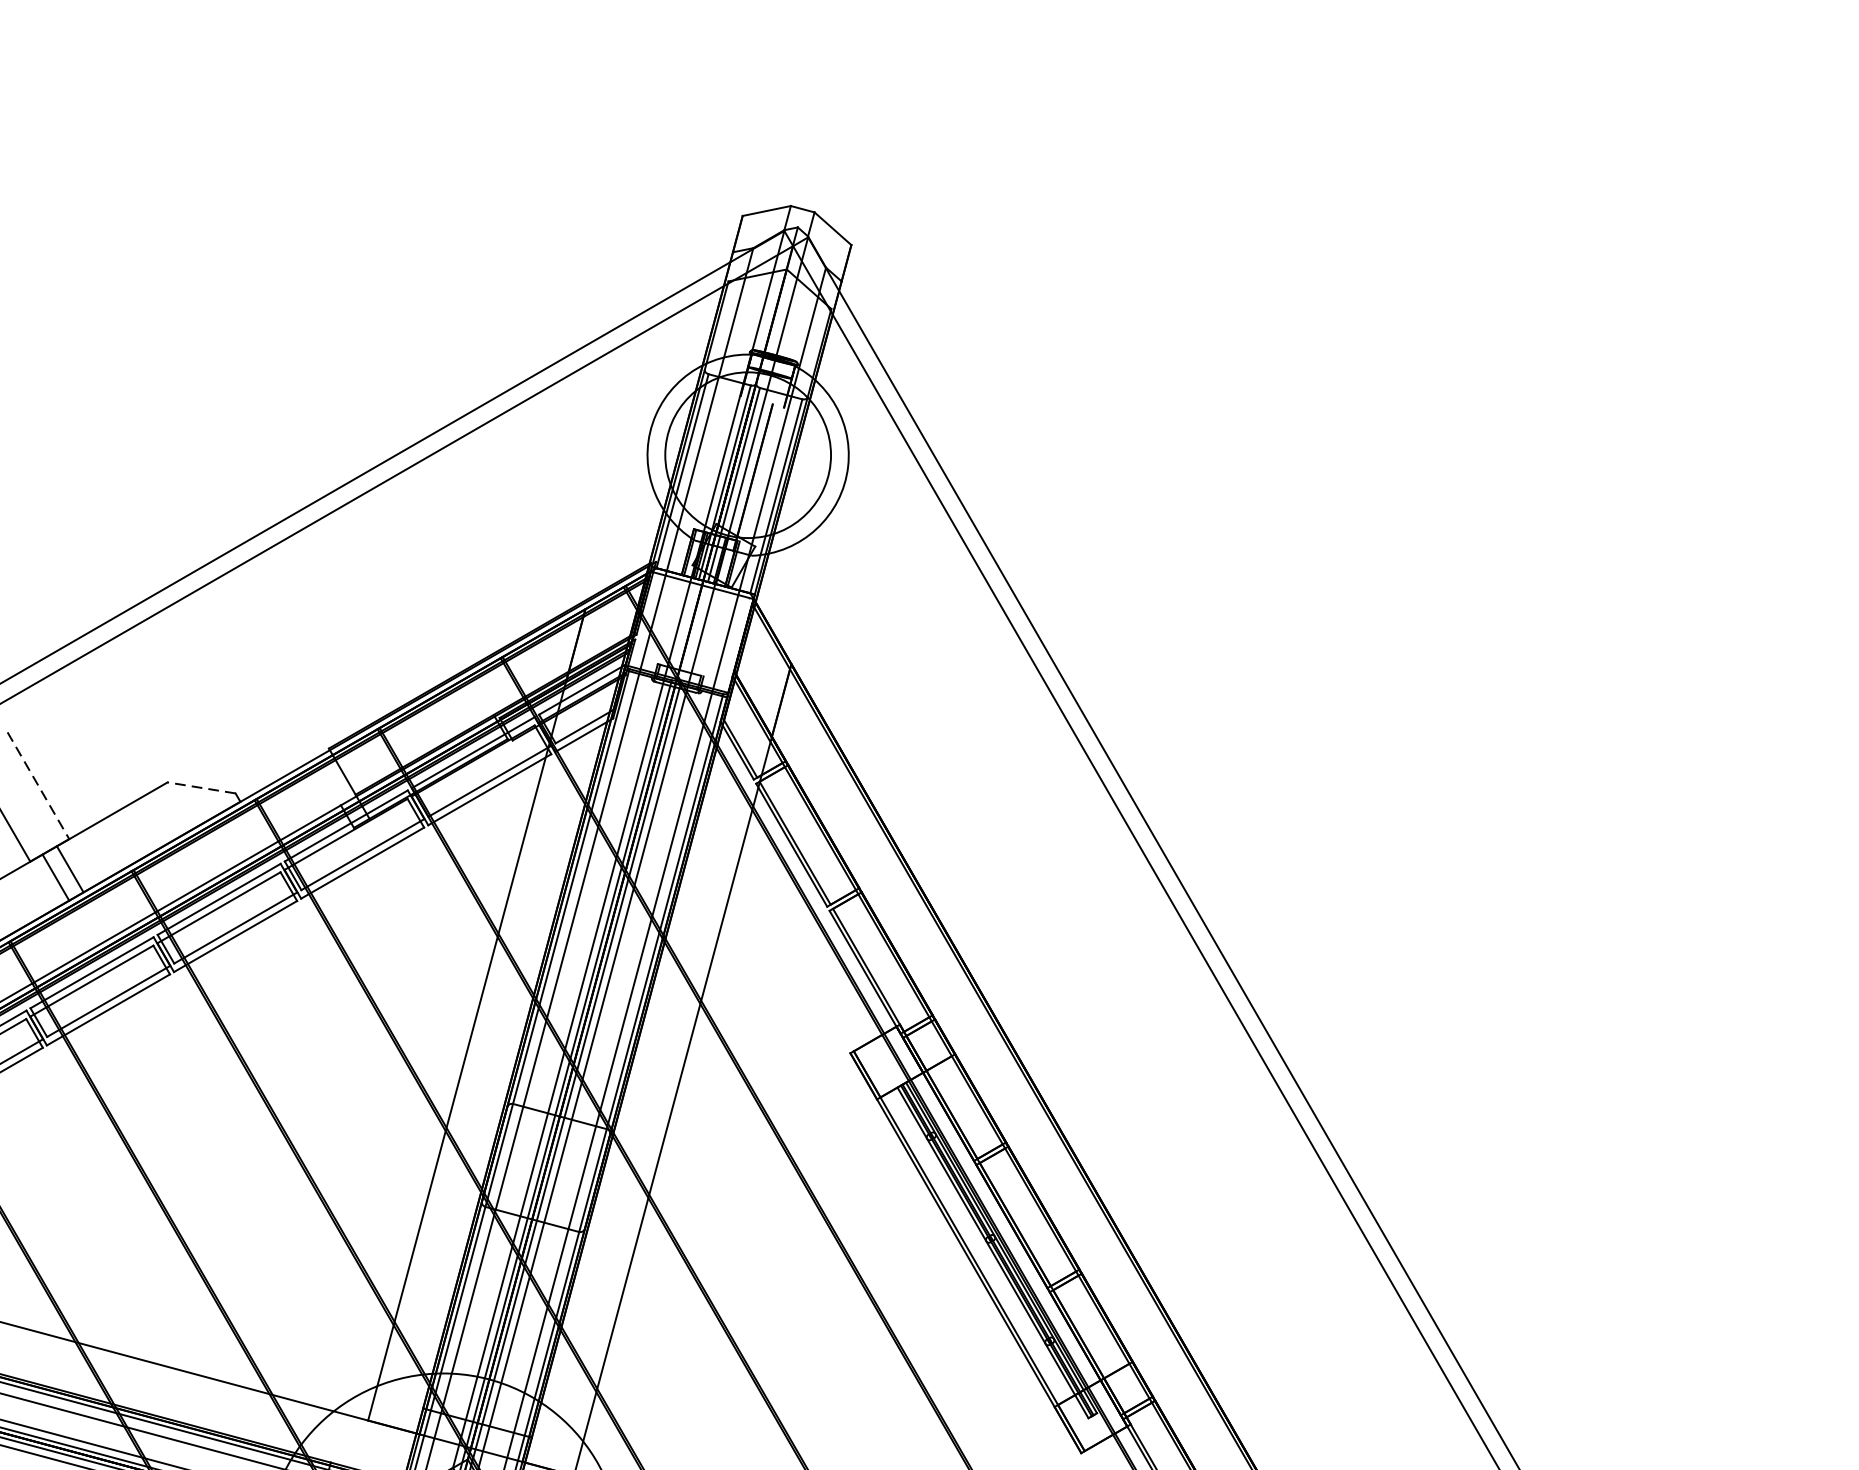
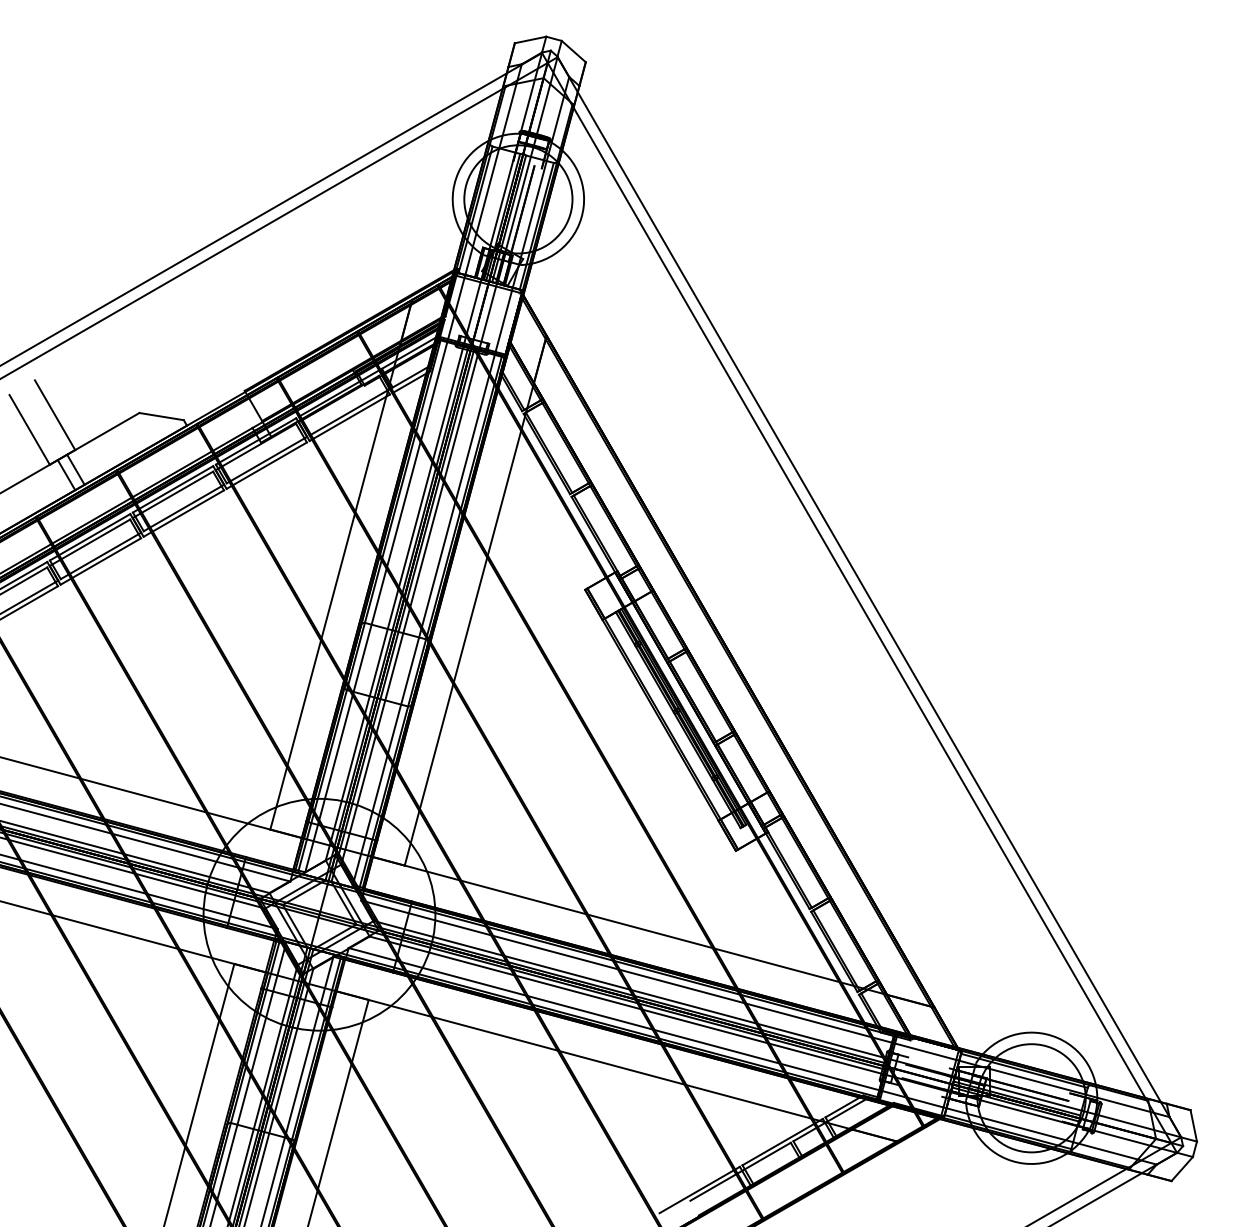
line: (39, 786) -> (55, 415), dashed -> solid
line: (201, 787) -> (161, 416), dashed -> solid

